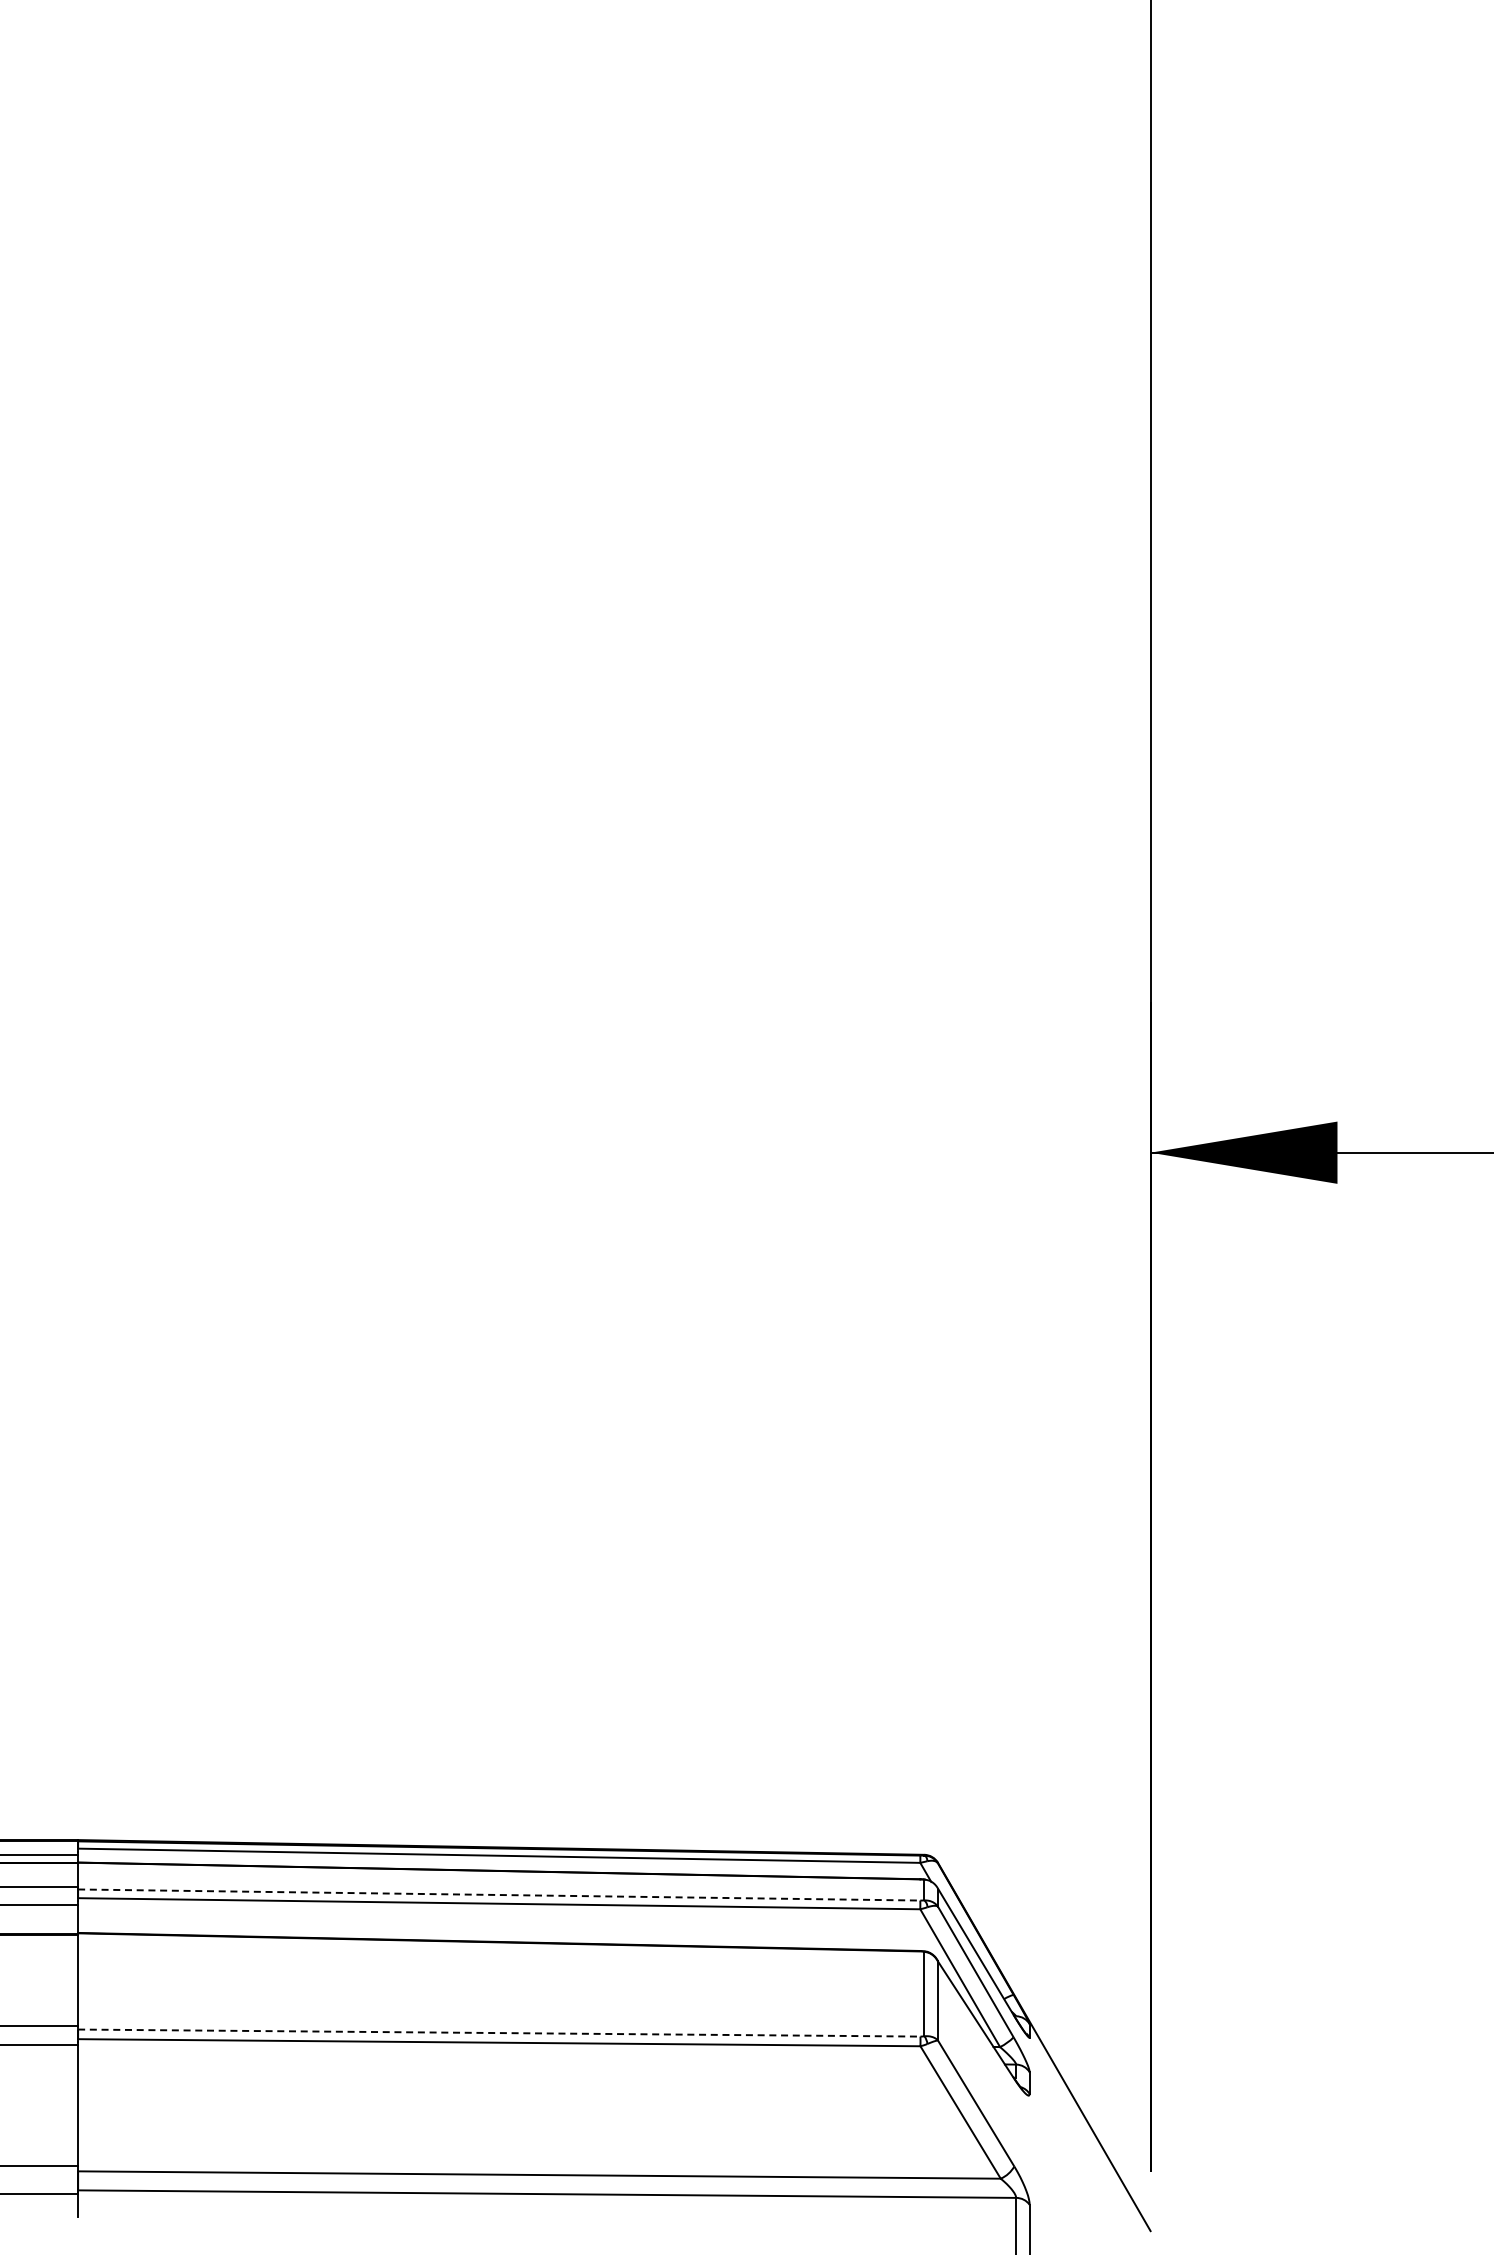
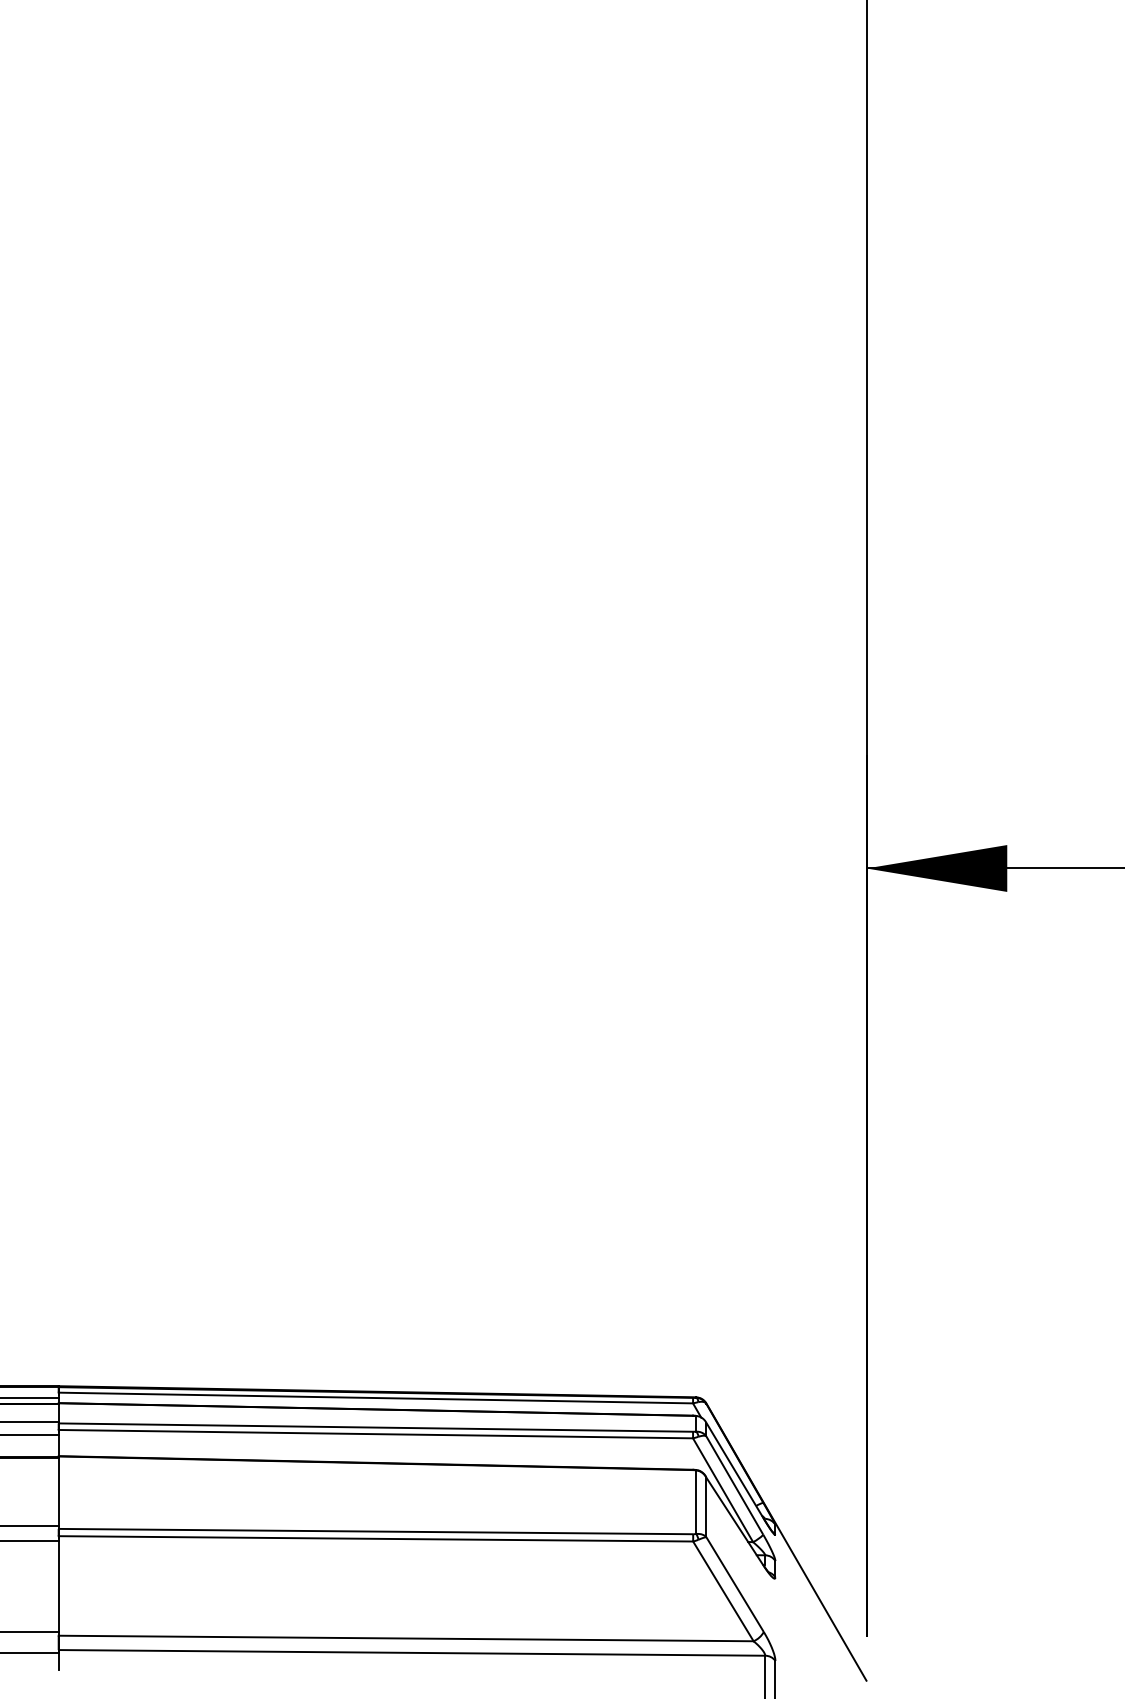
line: (497, 1894) -> (374, 1427), dashed -> solid
line: (497, 2033) -> (374, 1531), dashed -> solid

